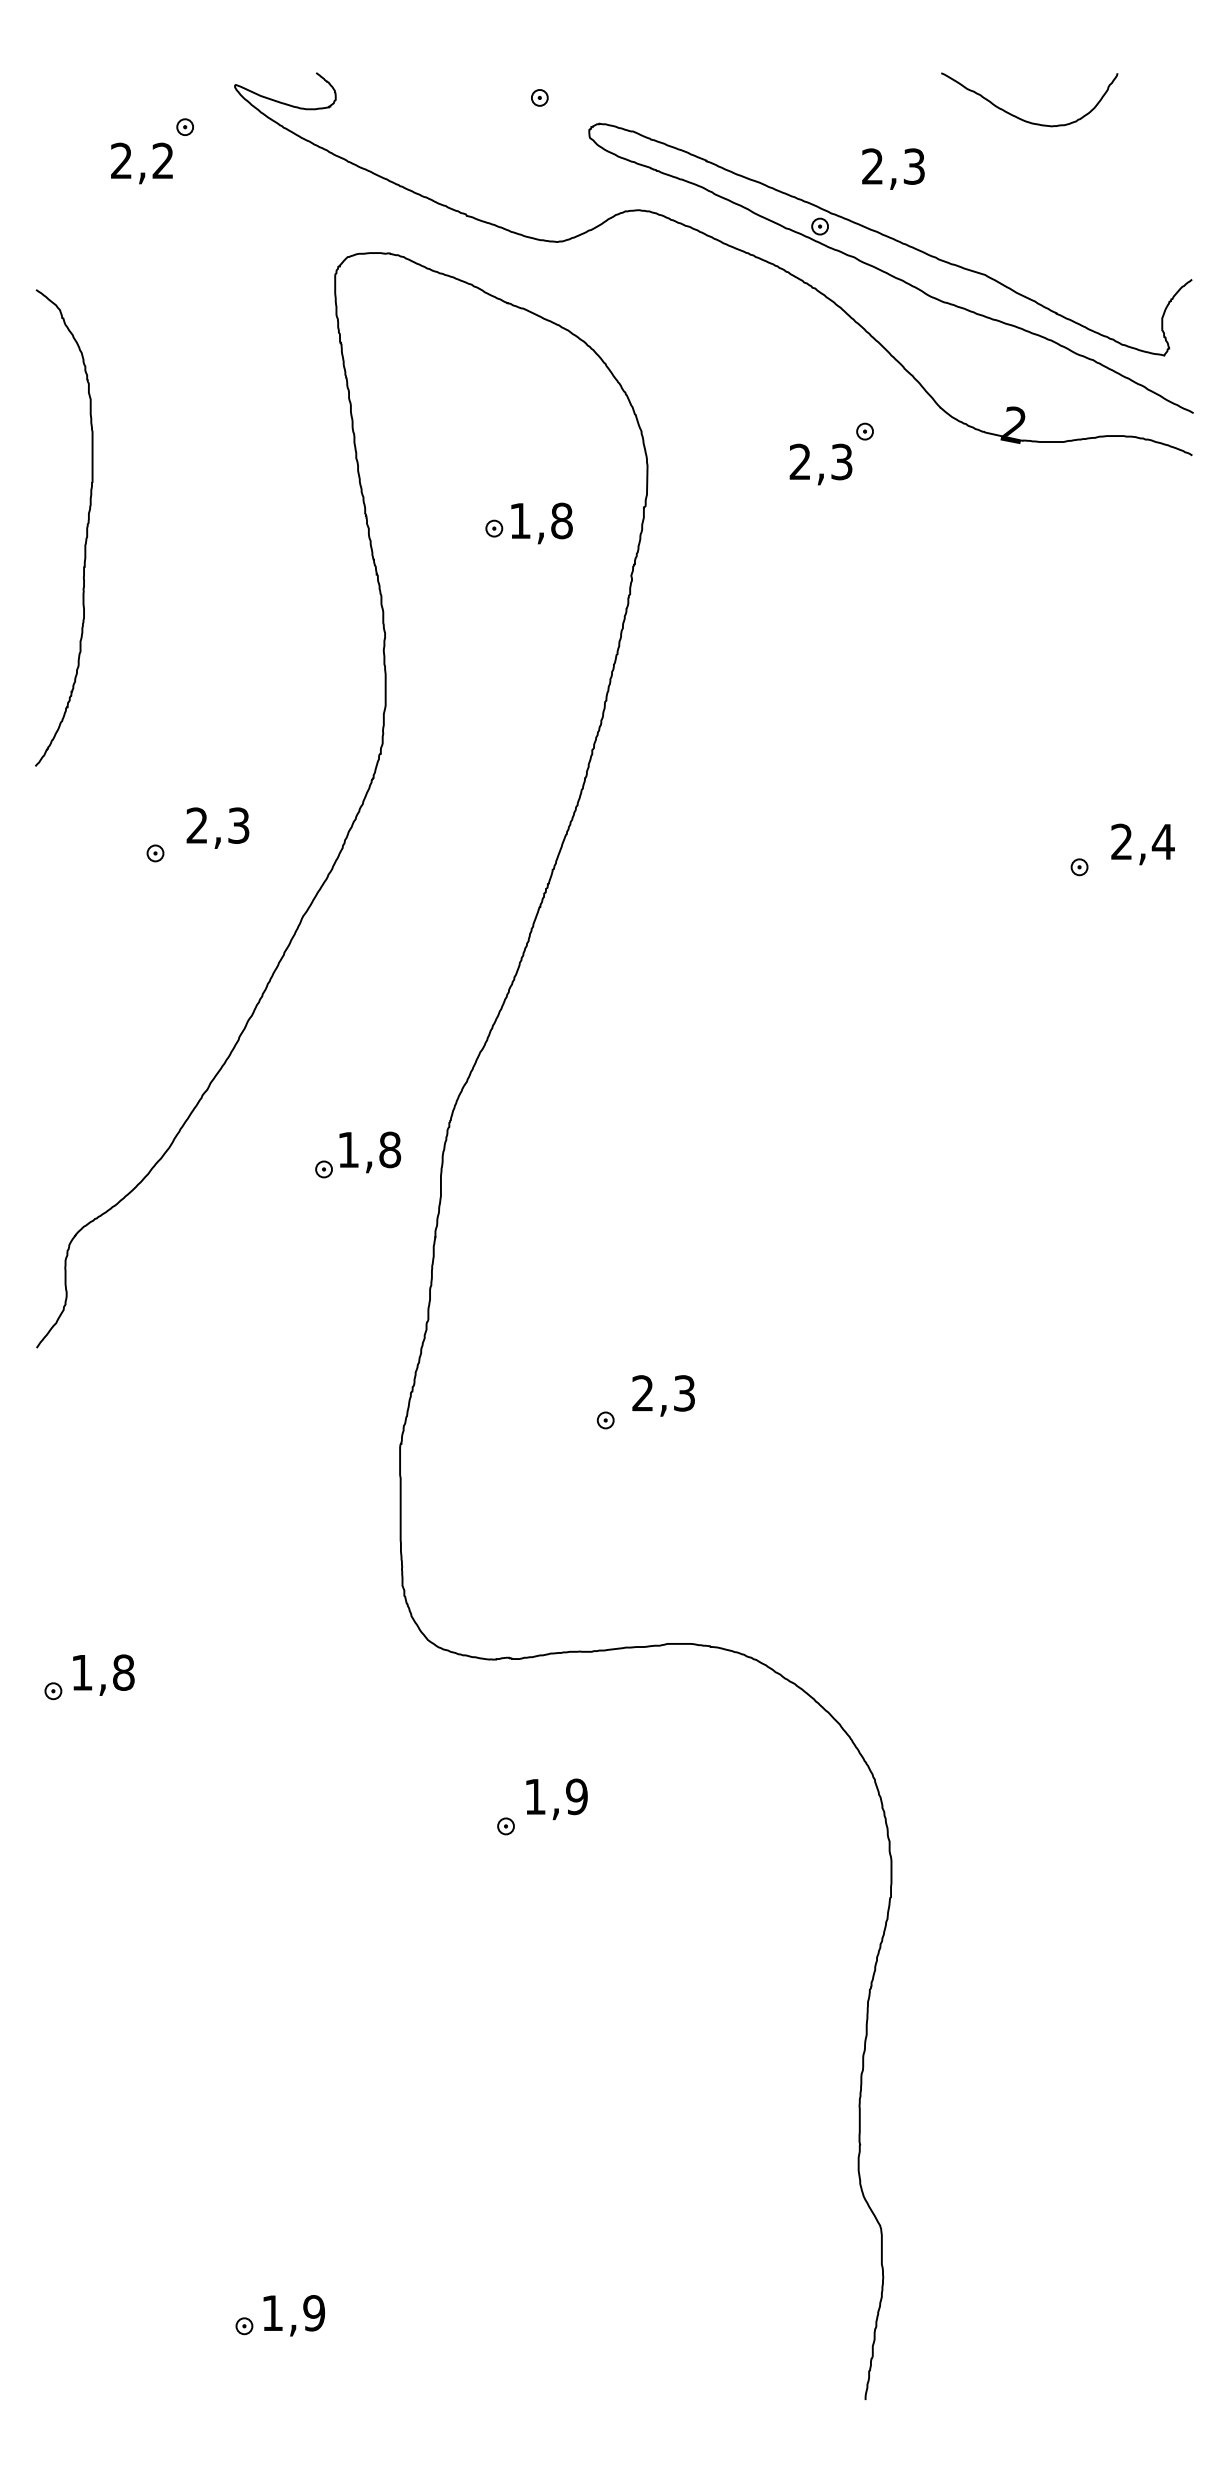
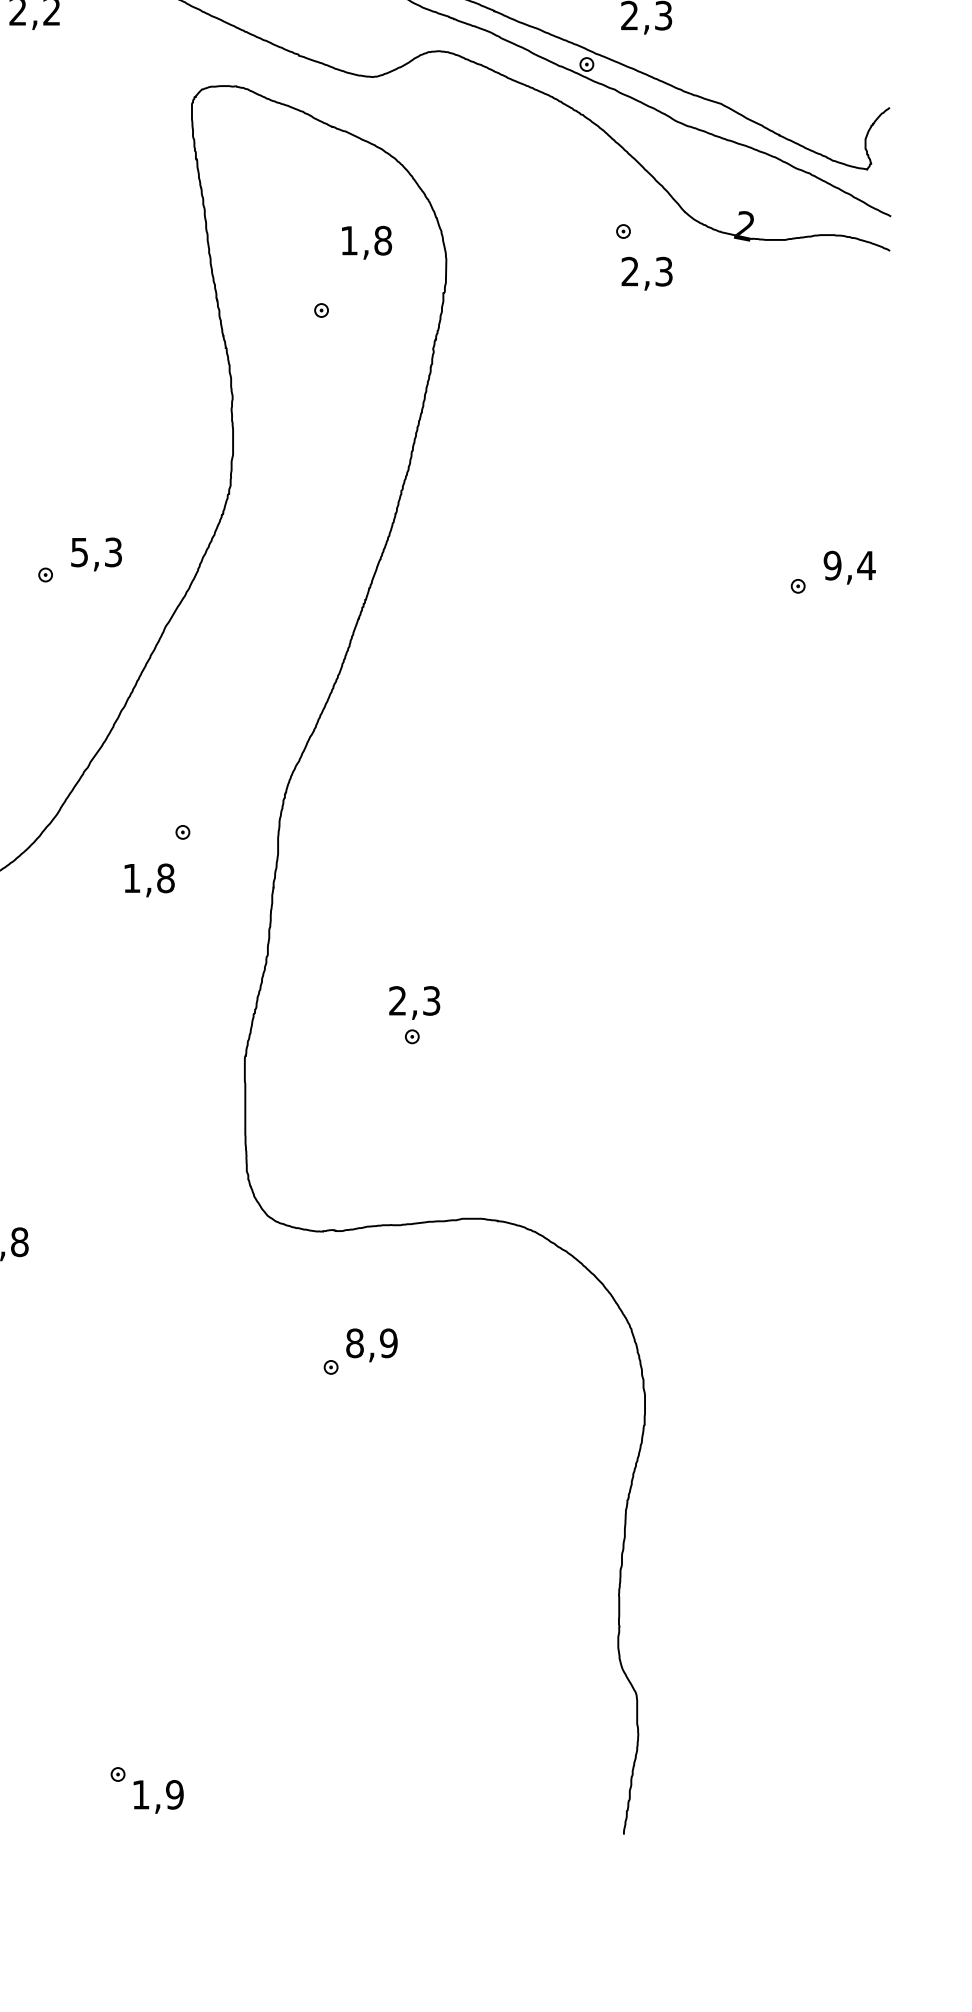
text: (820, 464) -> (646, 273), moved
text: (541, 523) -> (366, 242), moved
text: (196, 825) -> (79, 552), 2,3 -> 5,3
text: (1121, 841) -> (832, 565), 2,4 -> 9,4
text: (370, 1152) -> (149, 880), moved
text: (663, 1395) -> (414, 1002), moved
text: (535, 1796) -> (355, 1343), 1,9 -> 8,9
text: (294, 2315) -> (158, 1796), moved

